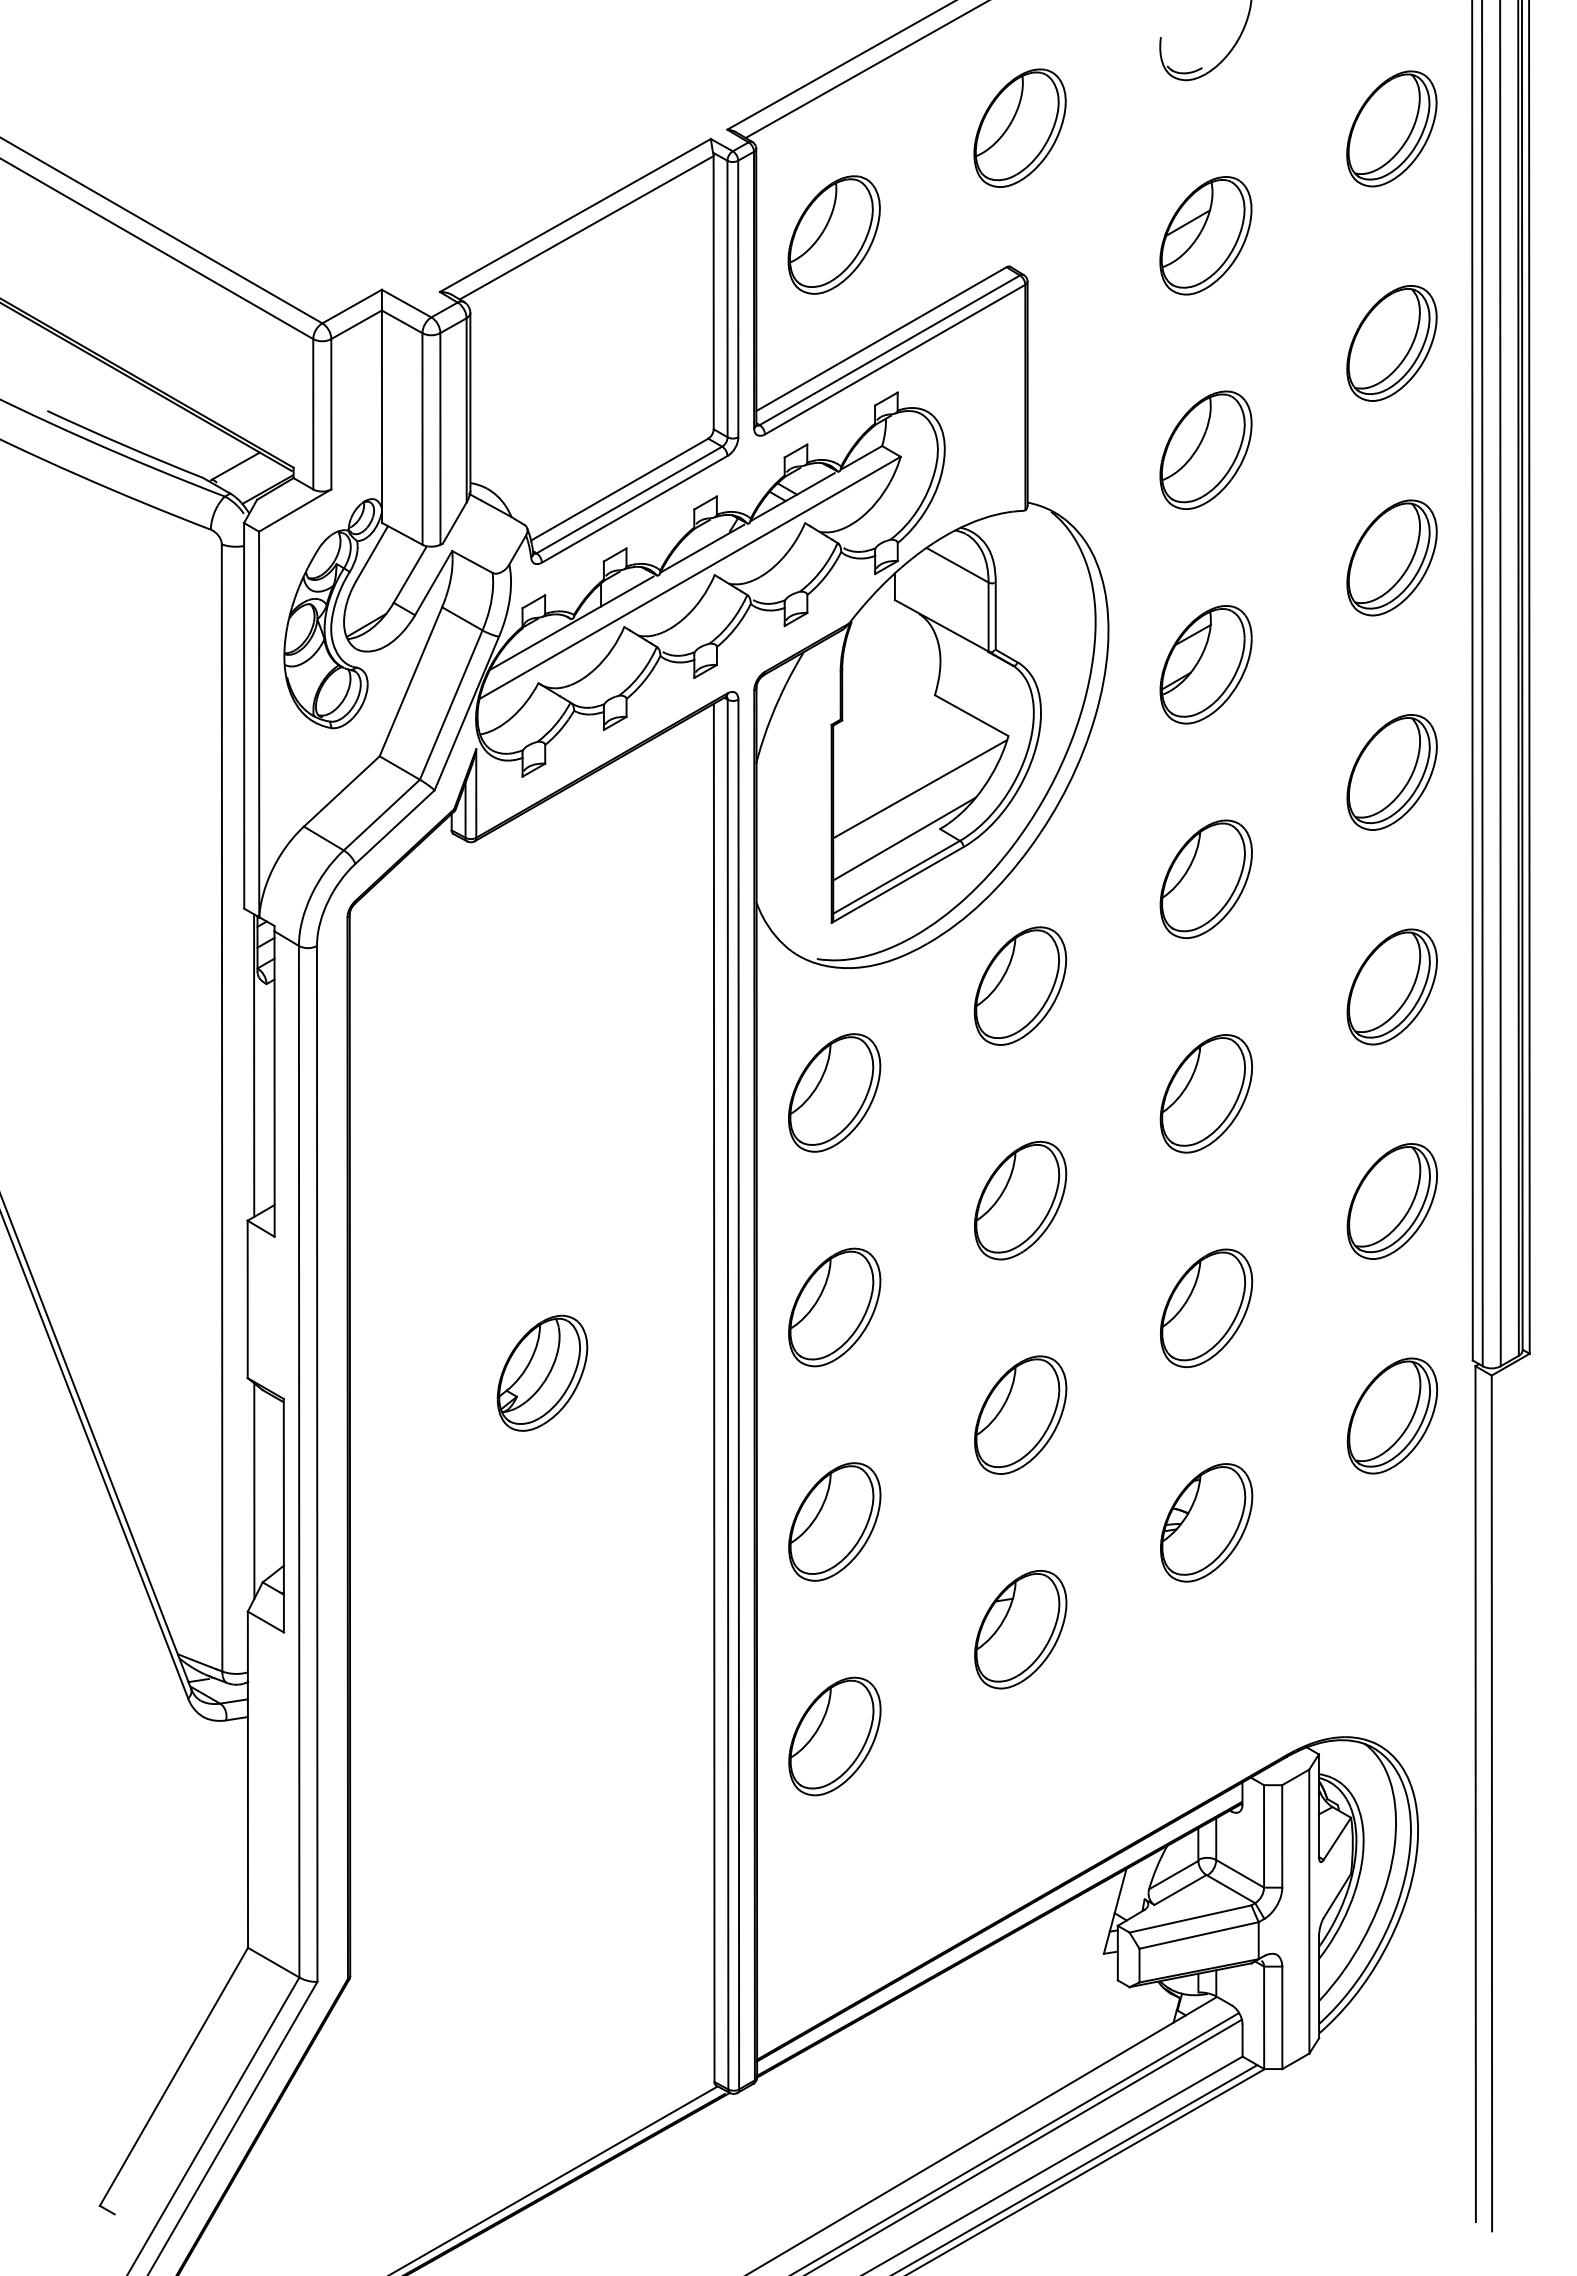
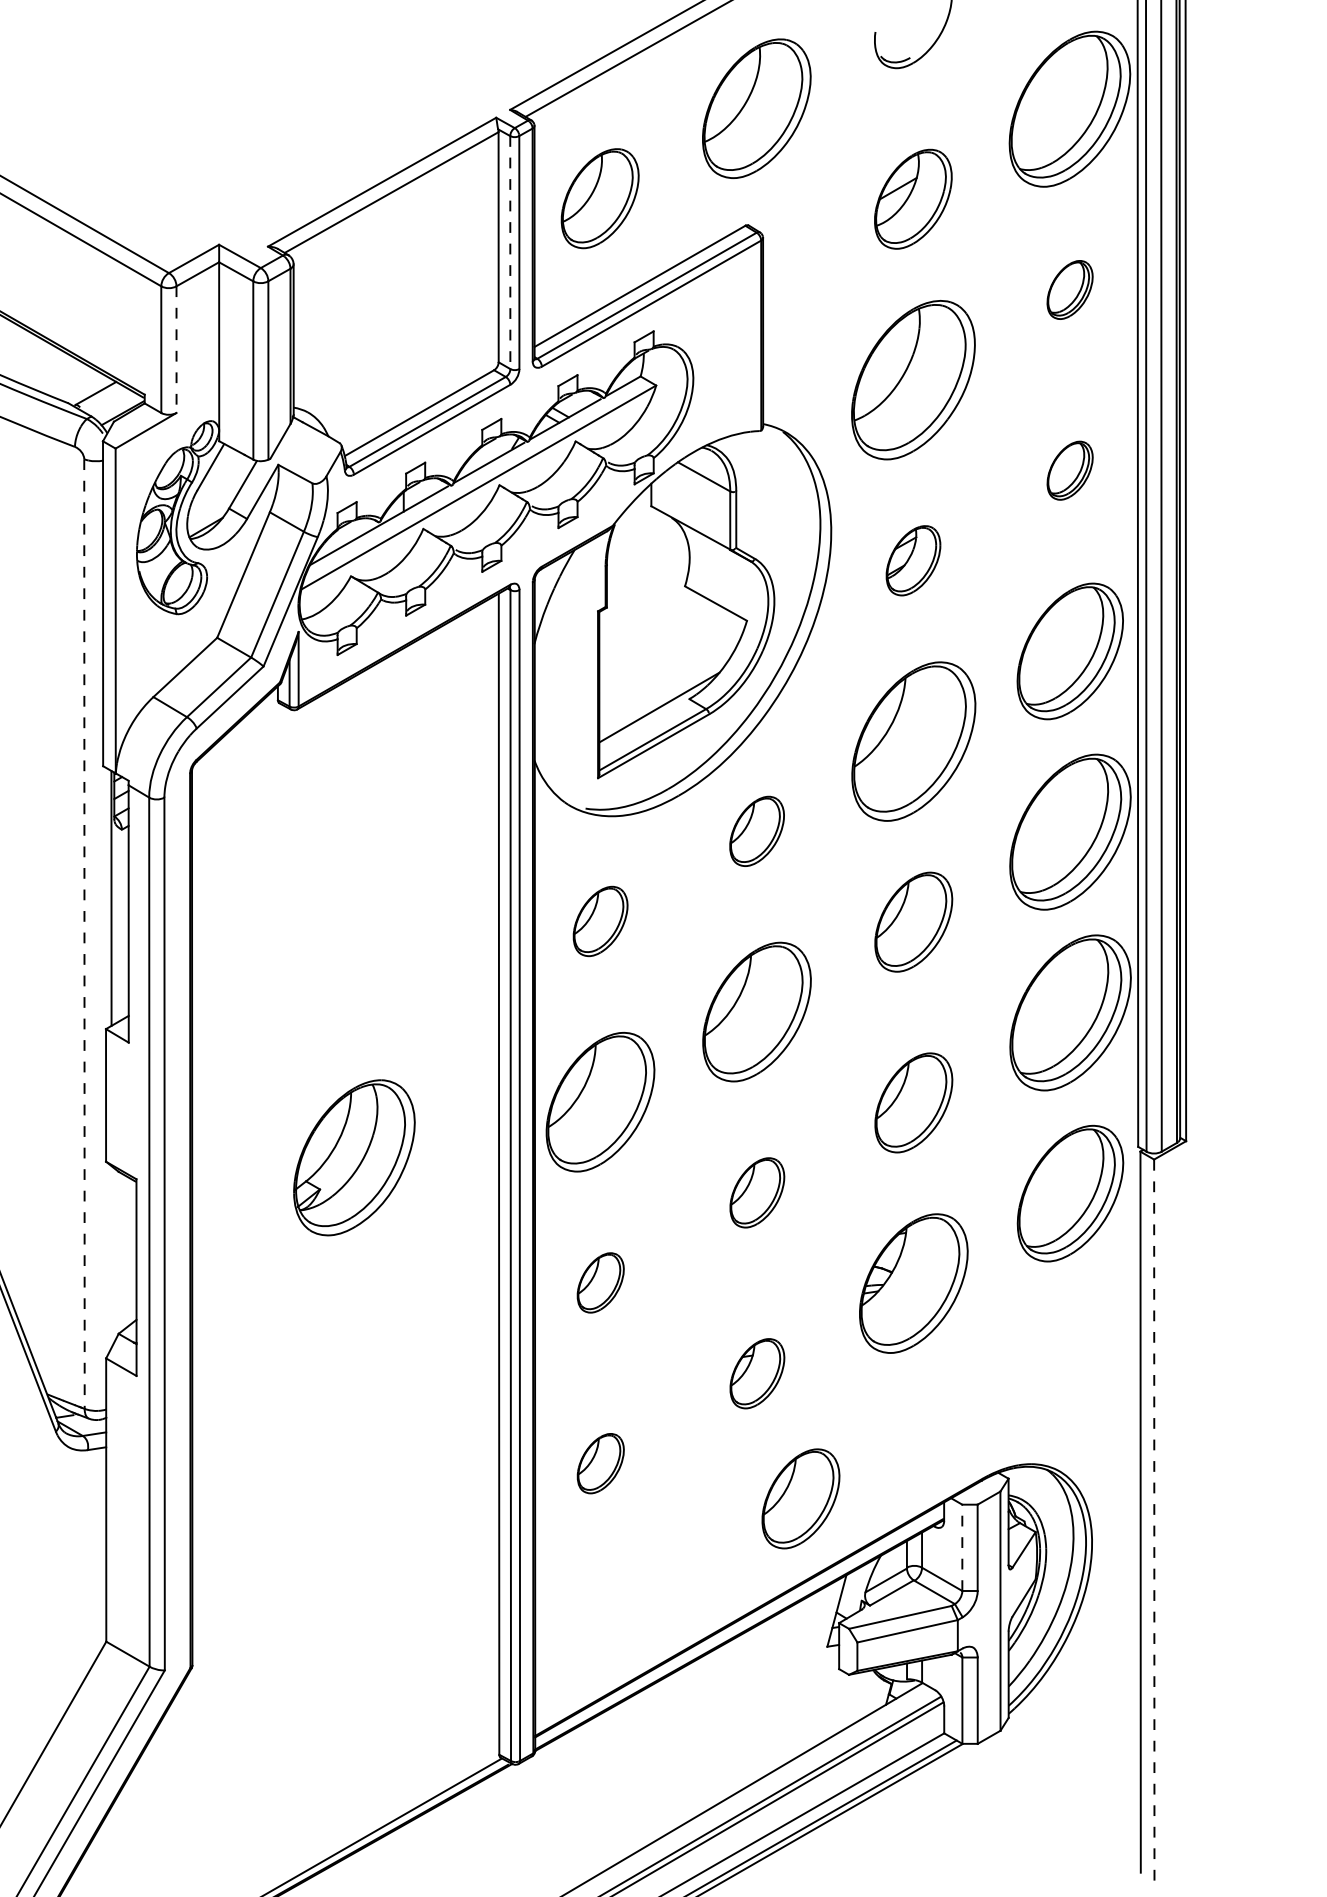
part: (1019, 127) -> (756, 108), size x1.4
part: (1391, 128) -> (1069, 108), size x1.6
line: (727, 299) -> (510, 252), solid -> dashed
part: (1391, 343) -> (1069, 290), size x0.6
line: (331, 414) -> (176, 349), solid -> dashed
part: (1205, 449) -> (912, 379), size x1.6
part: (1391, 557) -> (1069, 470), size x0.6
part: (1205, 664) -> (912, 560), size x0.7
part: (1391, 772) -> (1069, 651), size x1.4
line: (920, 789) -> (672, 665), removed
part: (1205, 878) -> (912, 740), size x1.6
part: (1020, 985) -> (757, 830), size x0.7
part: (1391, 986) -> (1069, 831), size x1.6
part: (834, 1092) -> (600, 921), size x0.7
line: (222, 1107) -> (84, 933), solid -> dashed
part: (1020, 1200) -> (757, 1012), size x1.4
part: (1391, 1201) -> (1069, 1012), size x1.6
part: (834, 1307) -> (600, 1102), size x1.4
part: (542, 1372) -> (354, 1156), size x1.6
part: (1020, 1414) -> (757, 1192), size x0.7
part: (1392, 1415) -> (1070, 1193), size x1.4
line: (254, 1490) -> (111, 1256), removed
part: (834, 1521) -> (600, 1282), size x0.6
part: (1206, 1522) -> (913, 1283), size x1.4
part: (1020, 1629) -> (757, 1373), size x0.7
part: (834, 1736) -> (600, 1463), size x0.6
part: (1072, 1778) -> (800, 1499), added
line: (1491, 1803) -> (1153, 1520), solid -> dashed
line: (1264, 1835) -> (962, 1547), solid -> dashed

